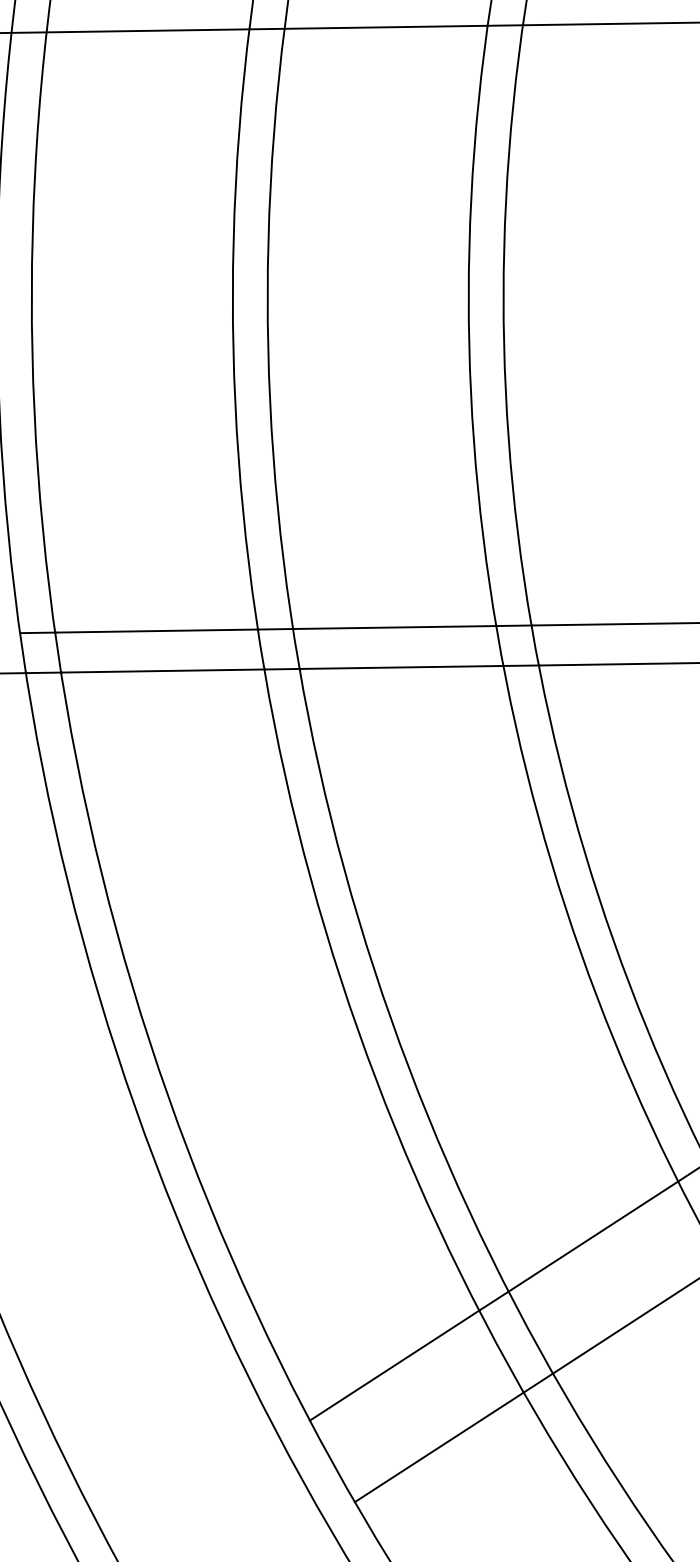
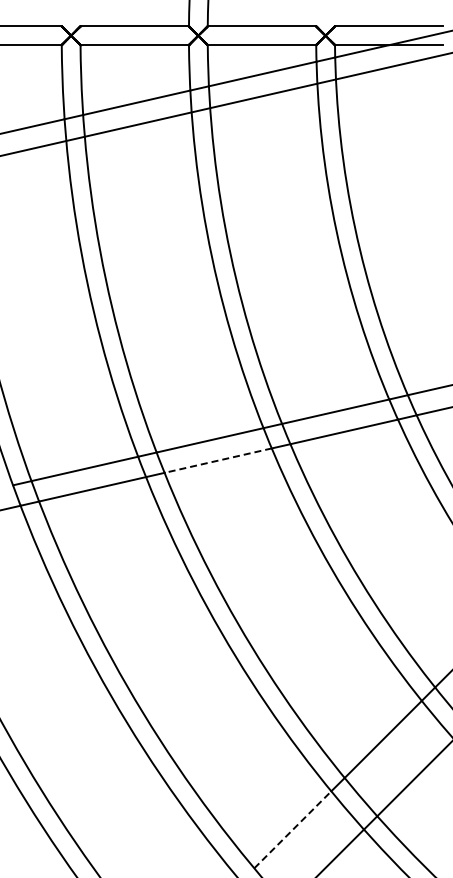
line: (402, 667) -> (218, 460), solid -> dashed
line: (395, 1365) -> (293, 829), solid -> dashed

